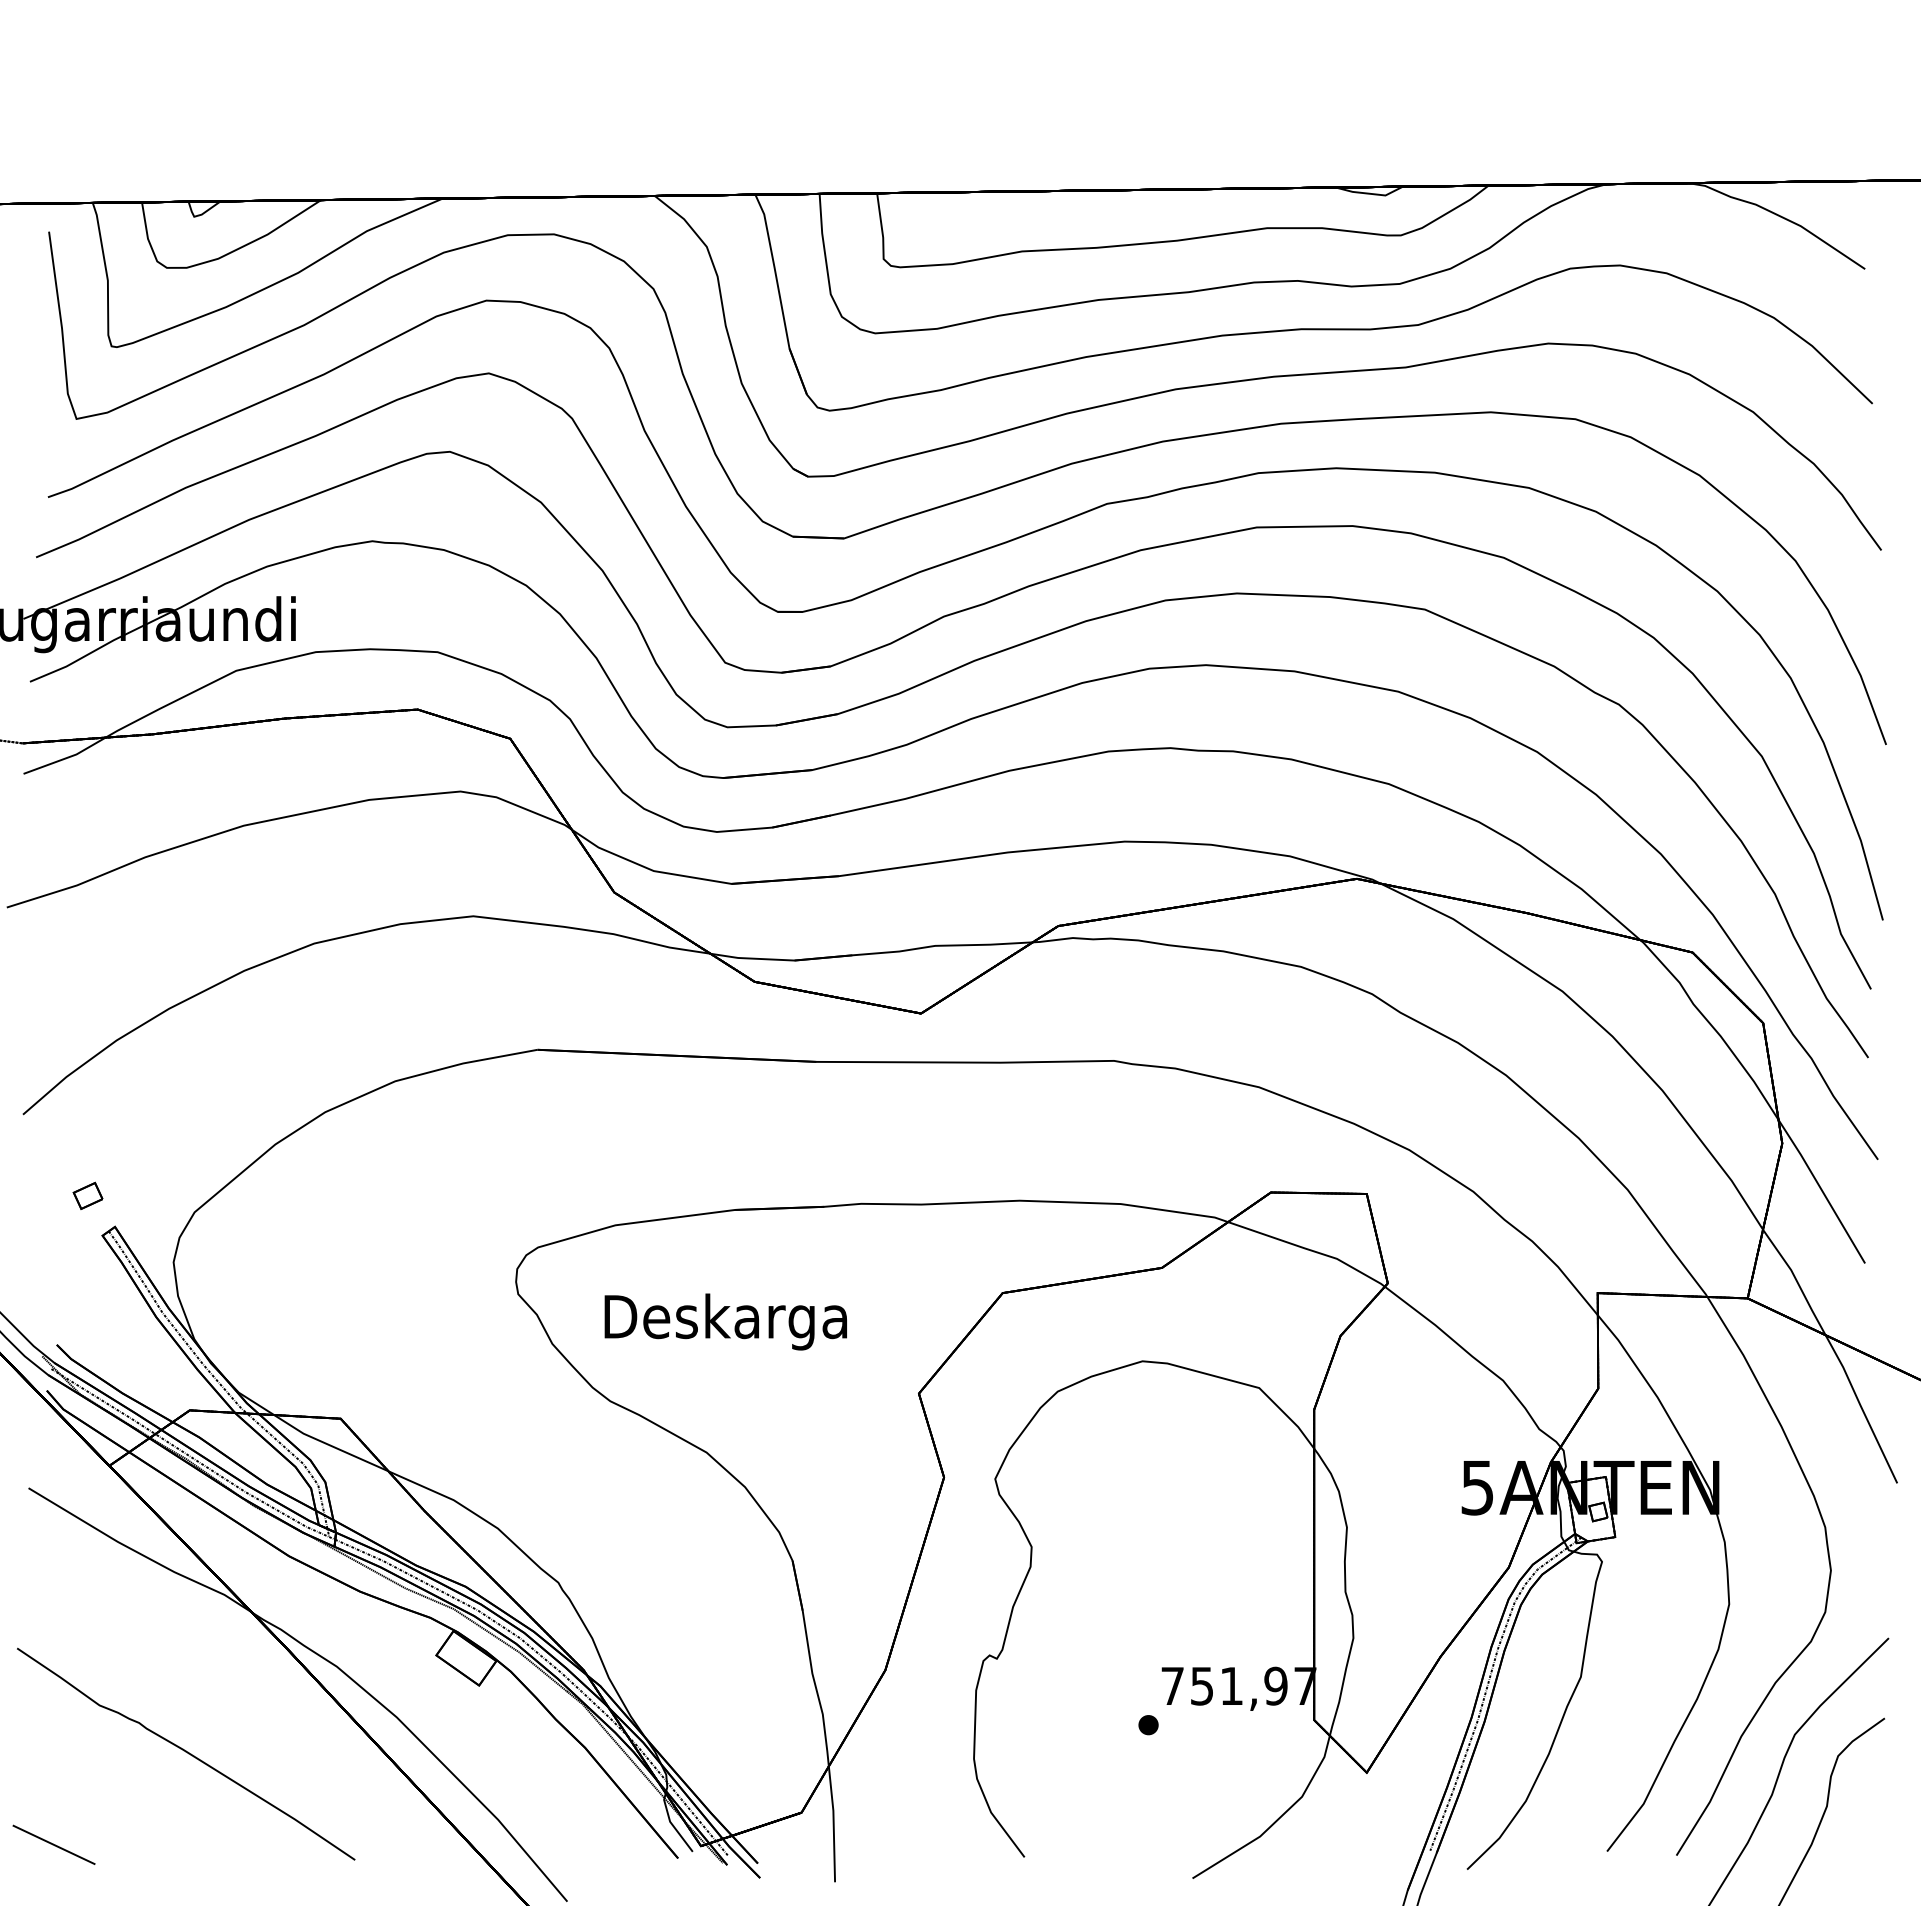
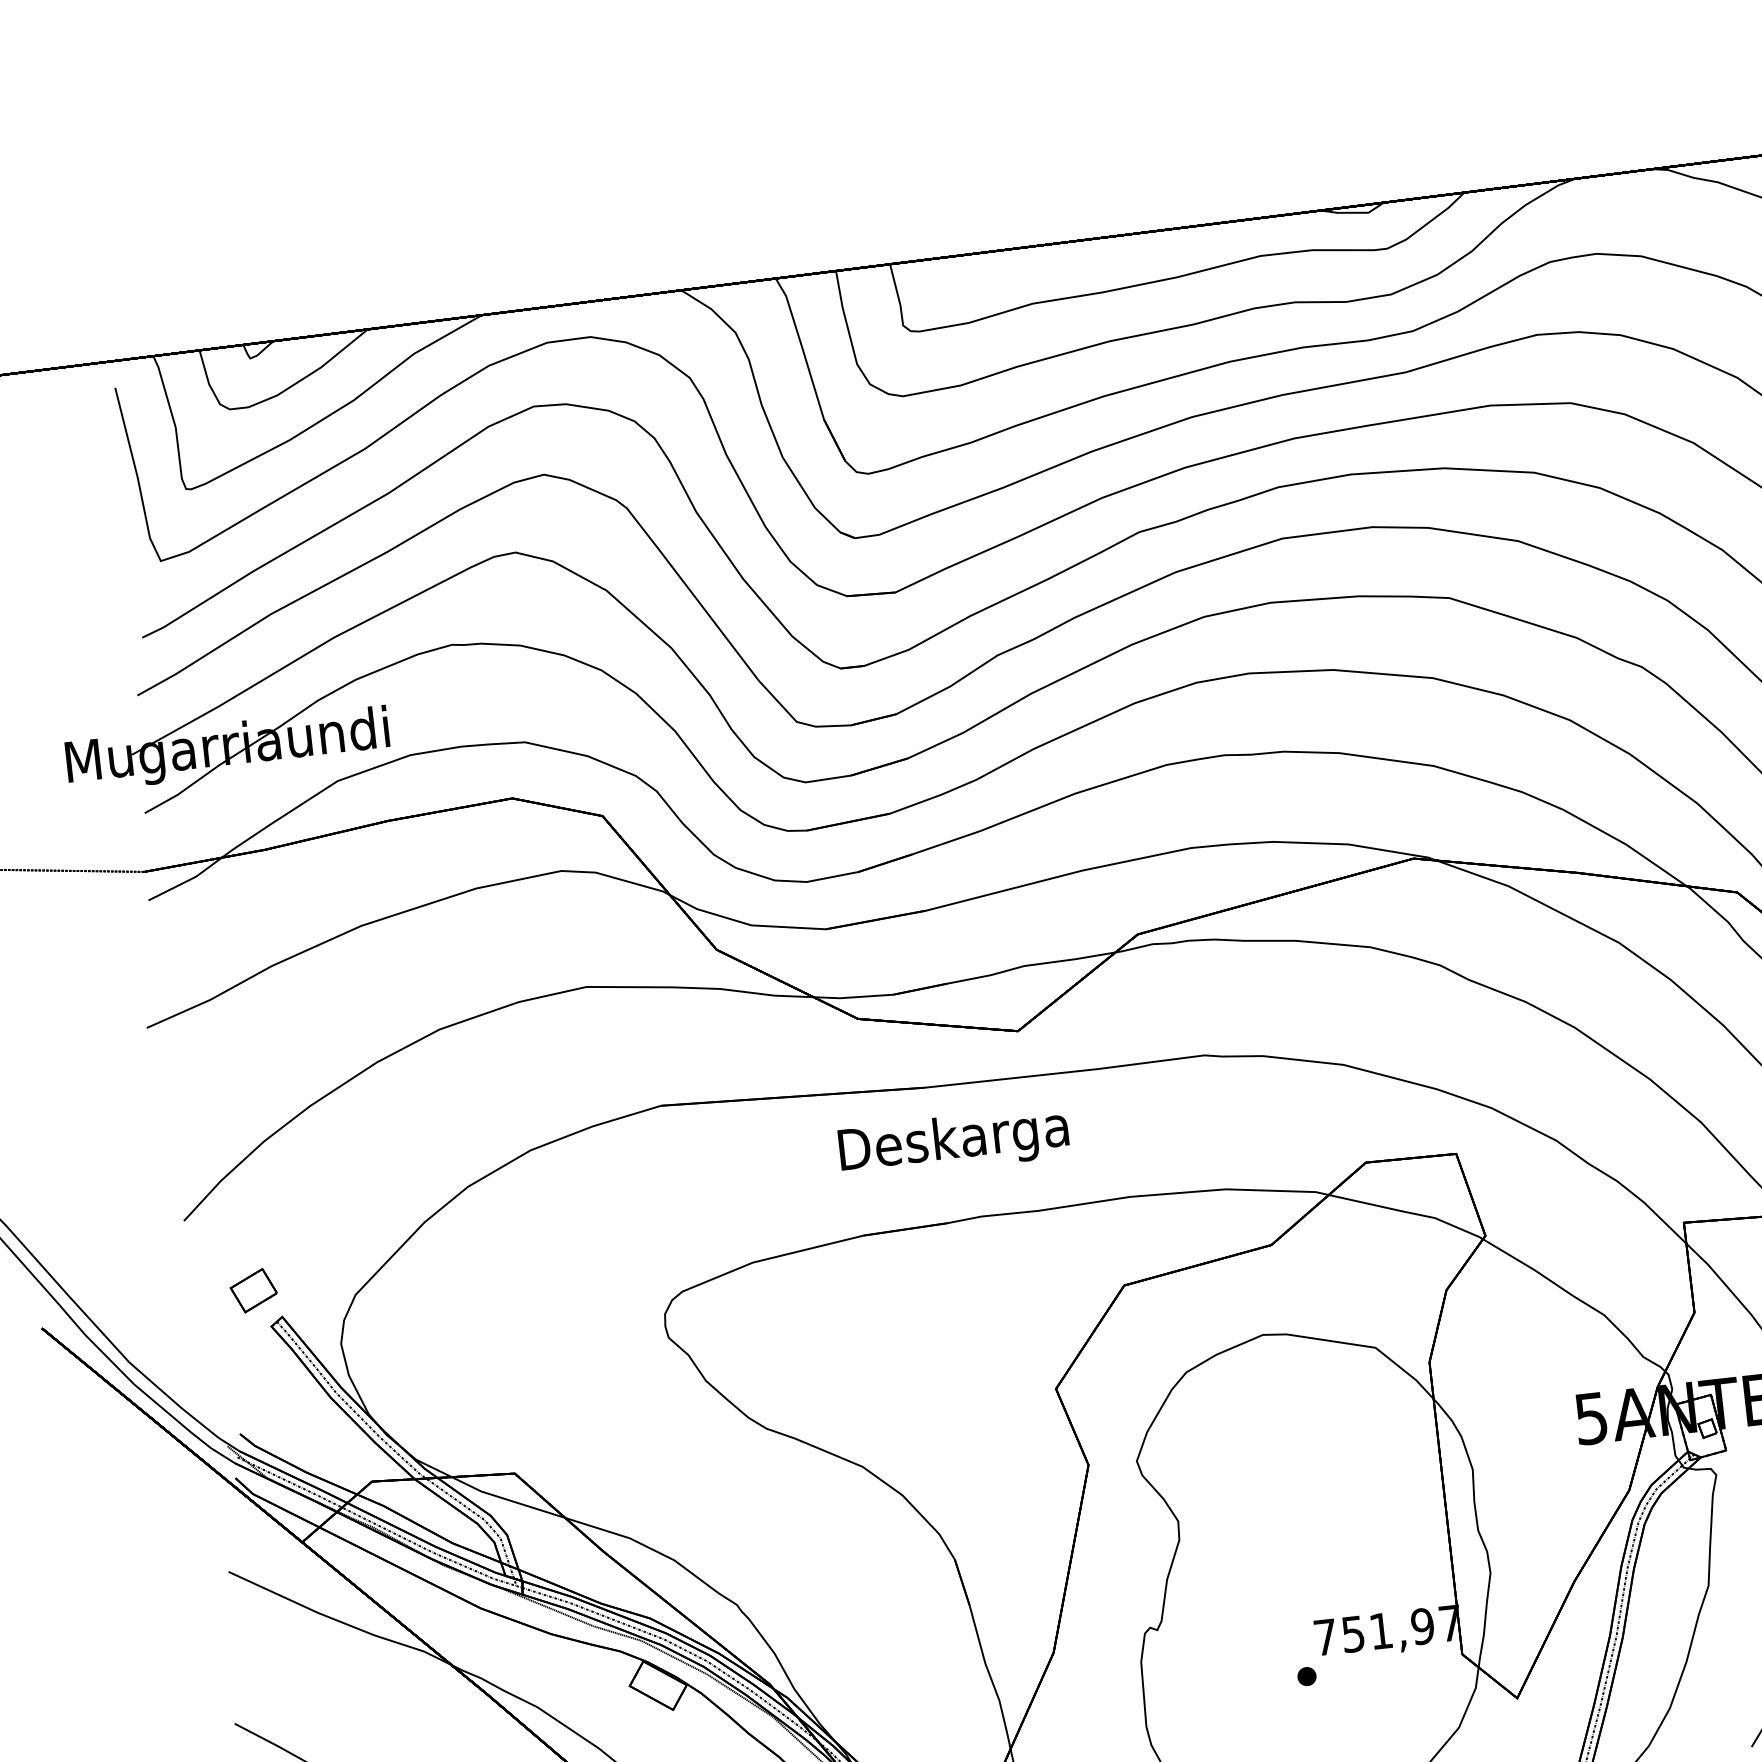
part: (87, 1195) -> (253, 1290), size x1.67
text: (725, 1321) -> (953, 1142), moved

